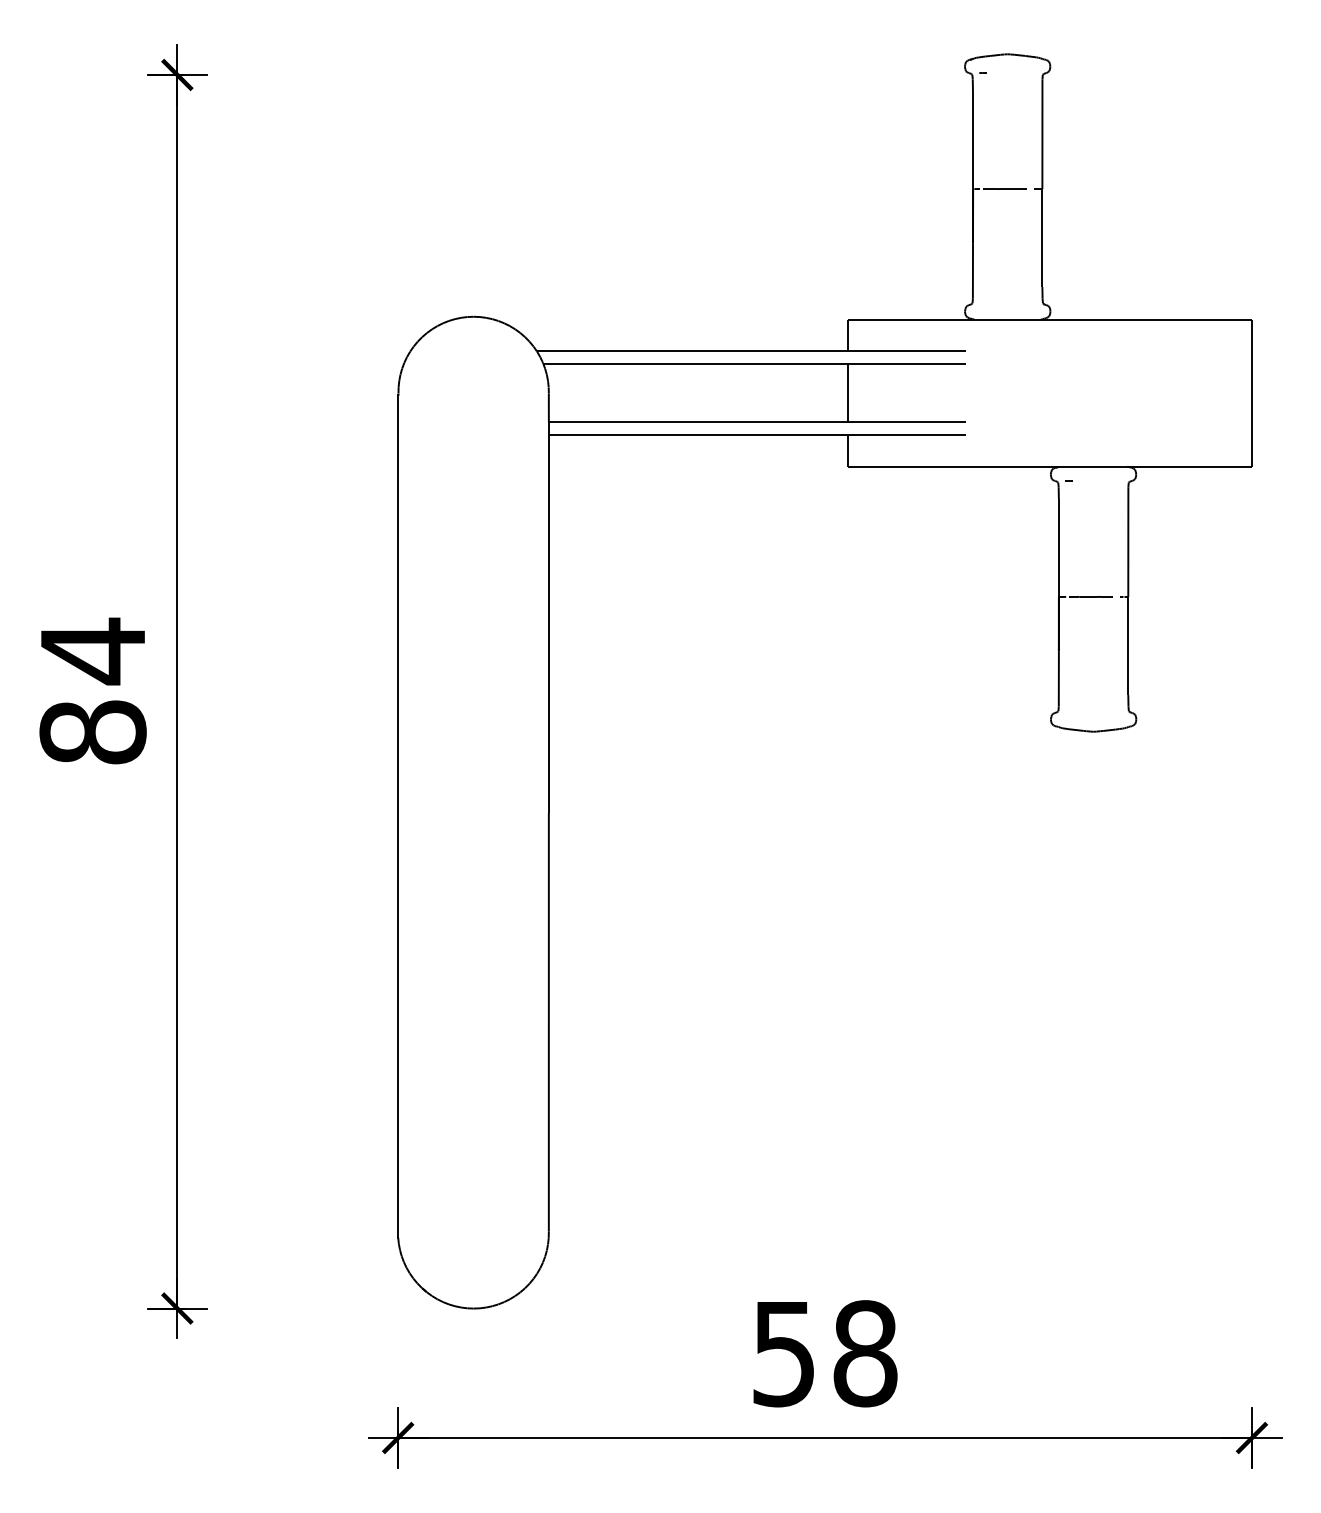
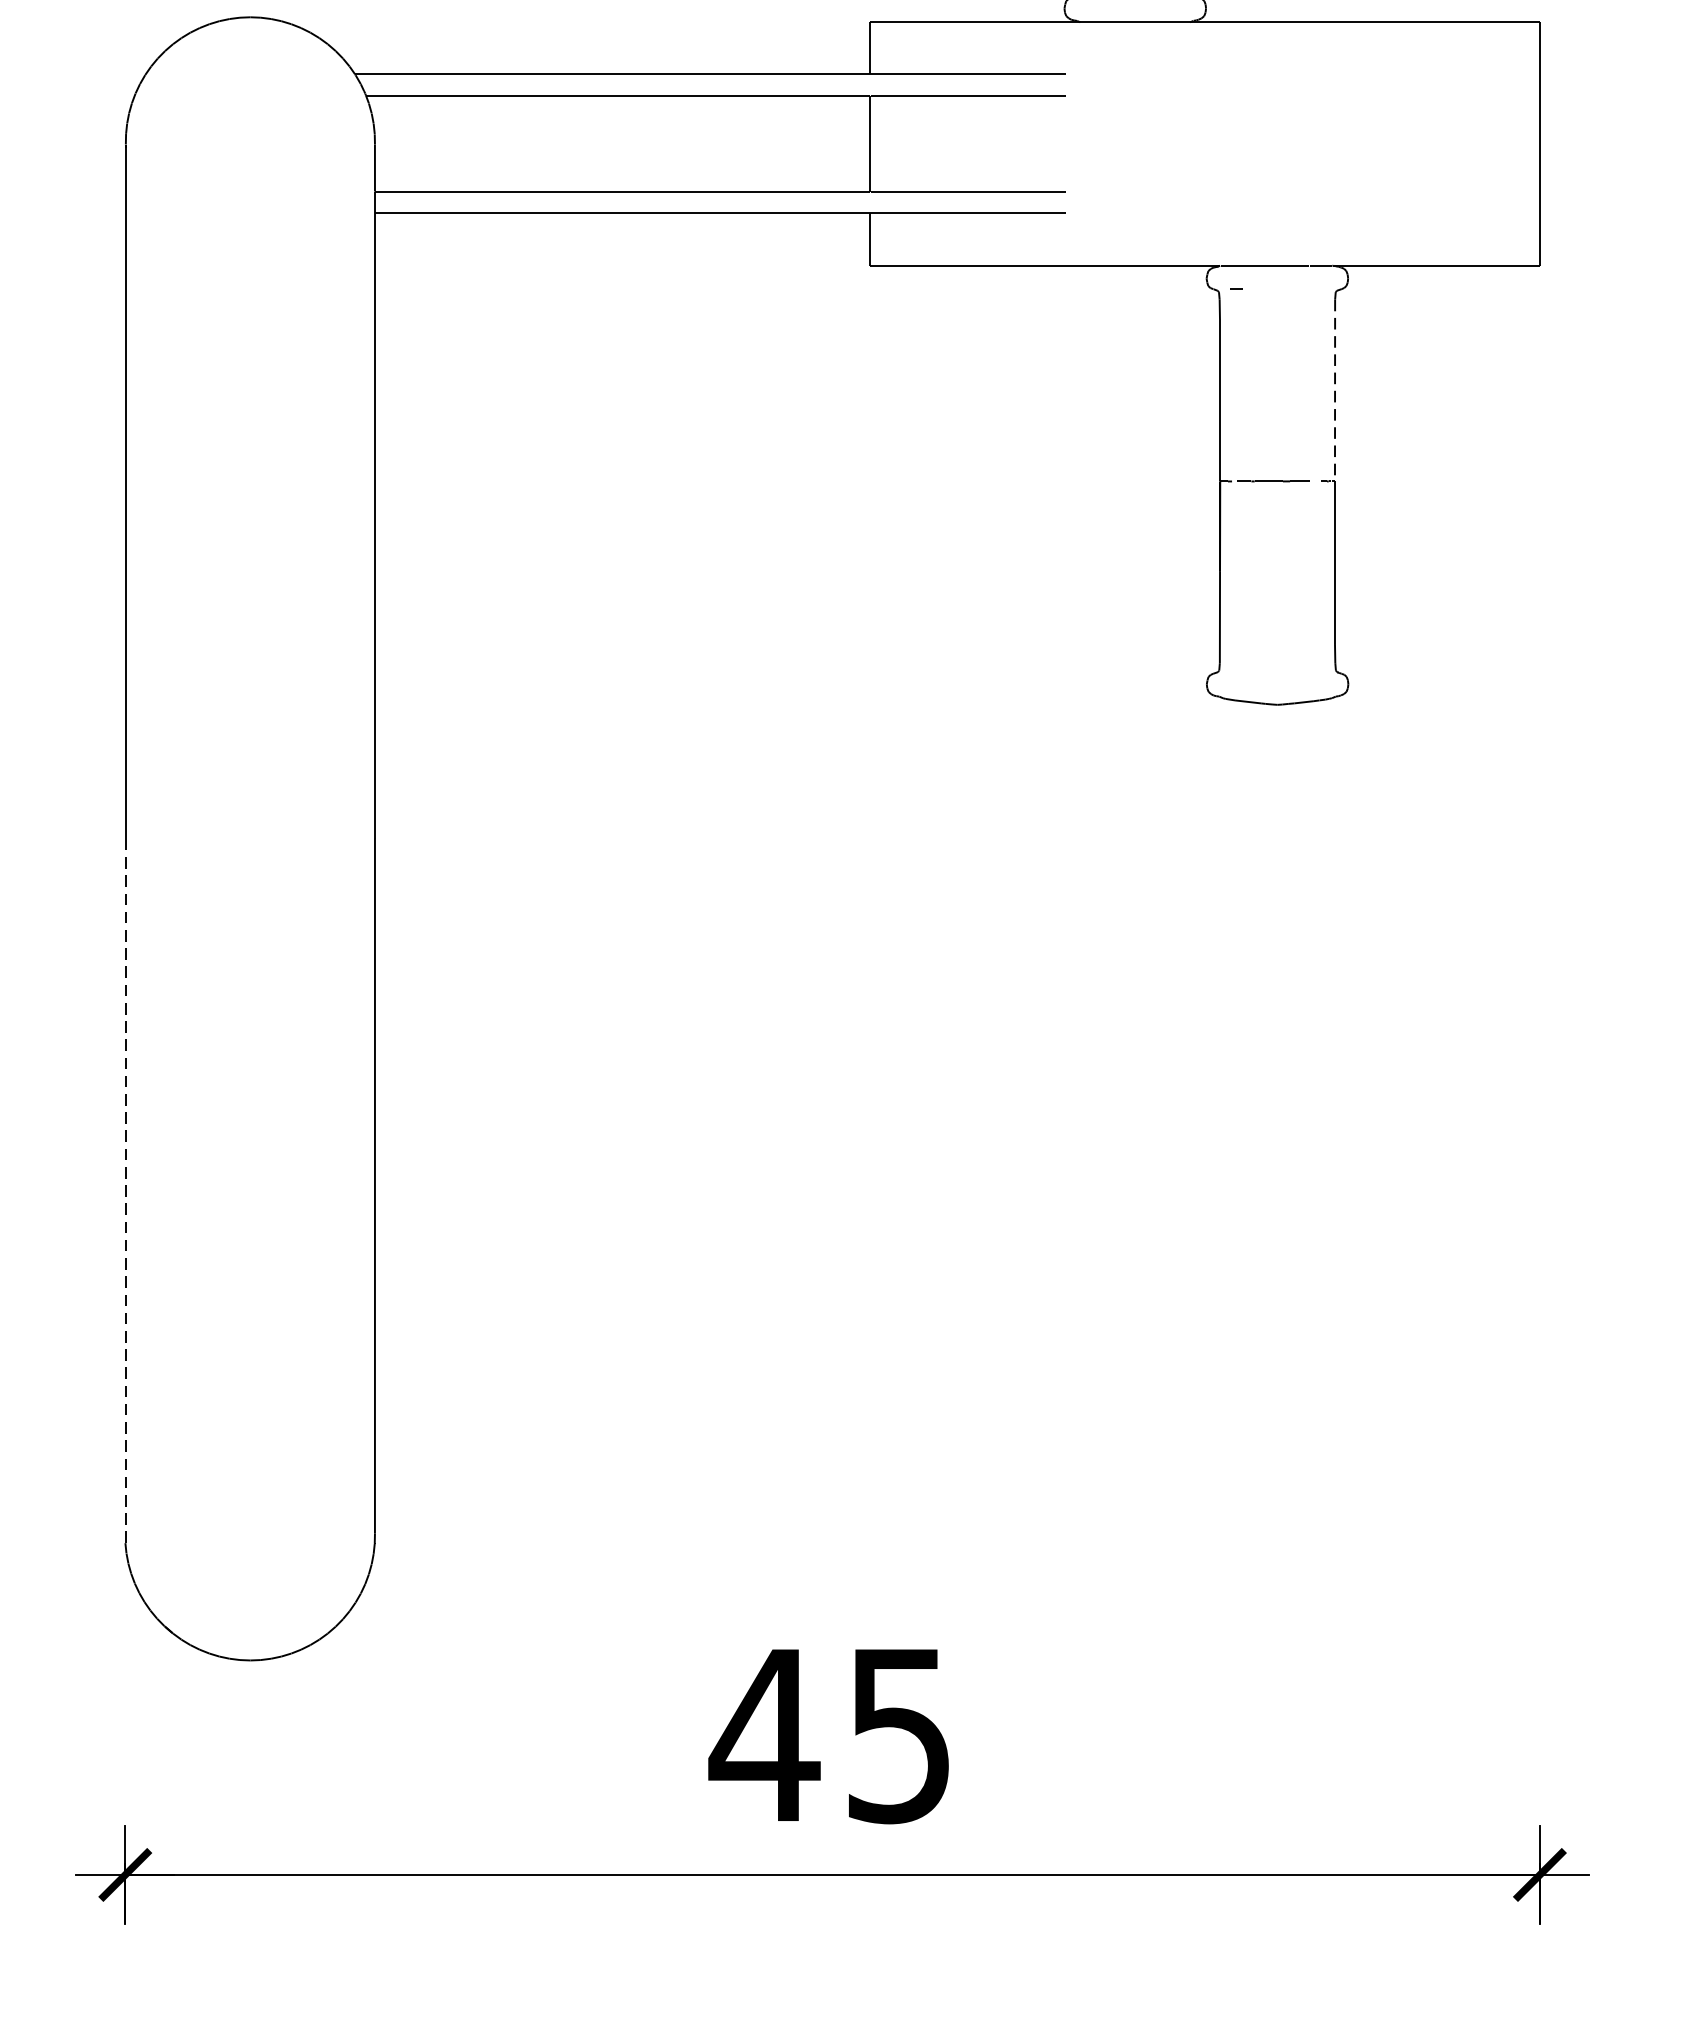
line: (1128, 542) -> (1335, 391), solid -> dashed
line: (398, 1026) -> (125, 1193), solid -> dashed
text: (823, 1353) -> (830, 1734), 58 -> 45

